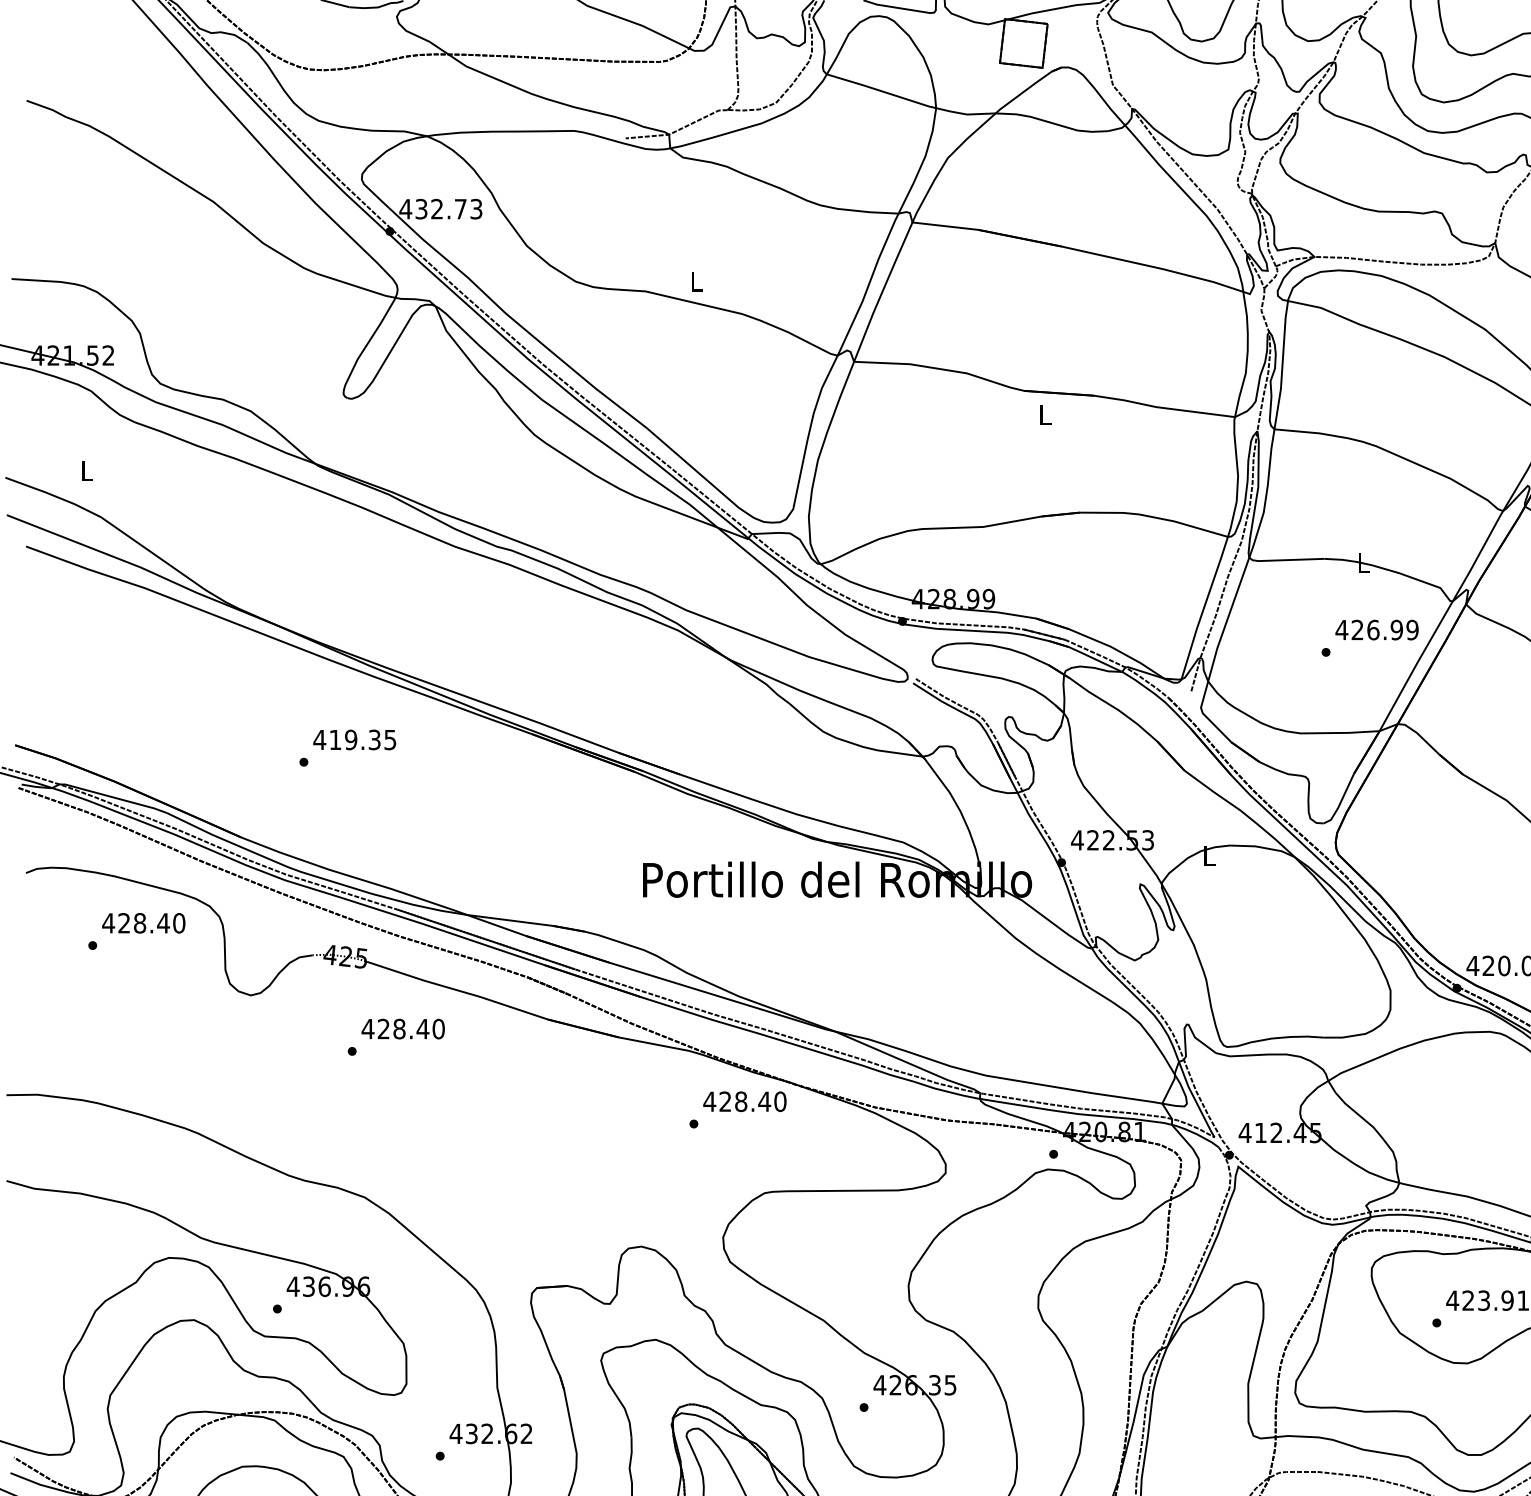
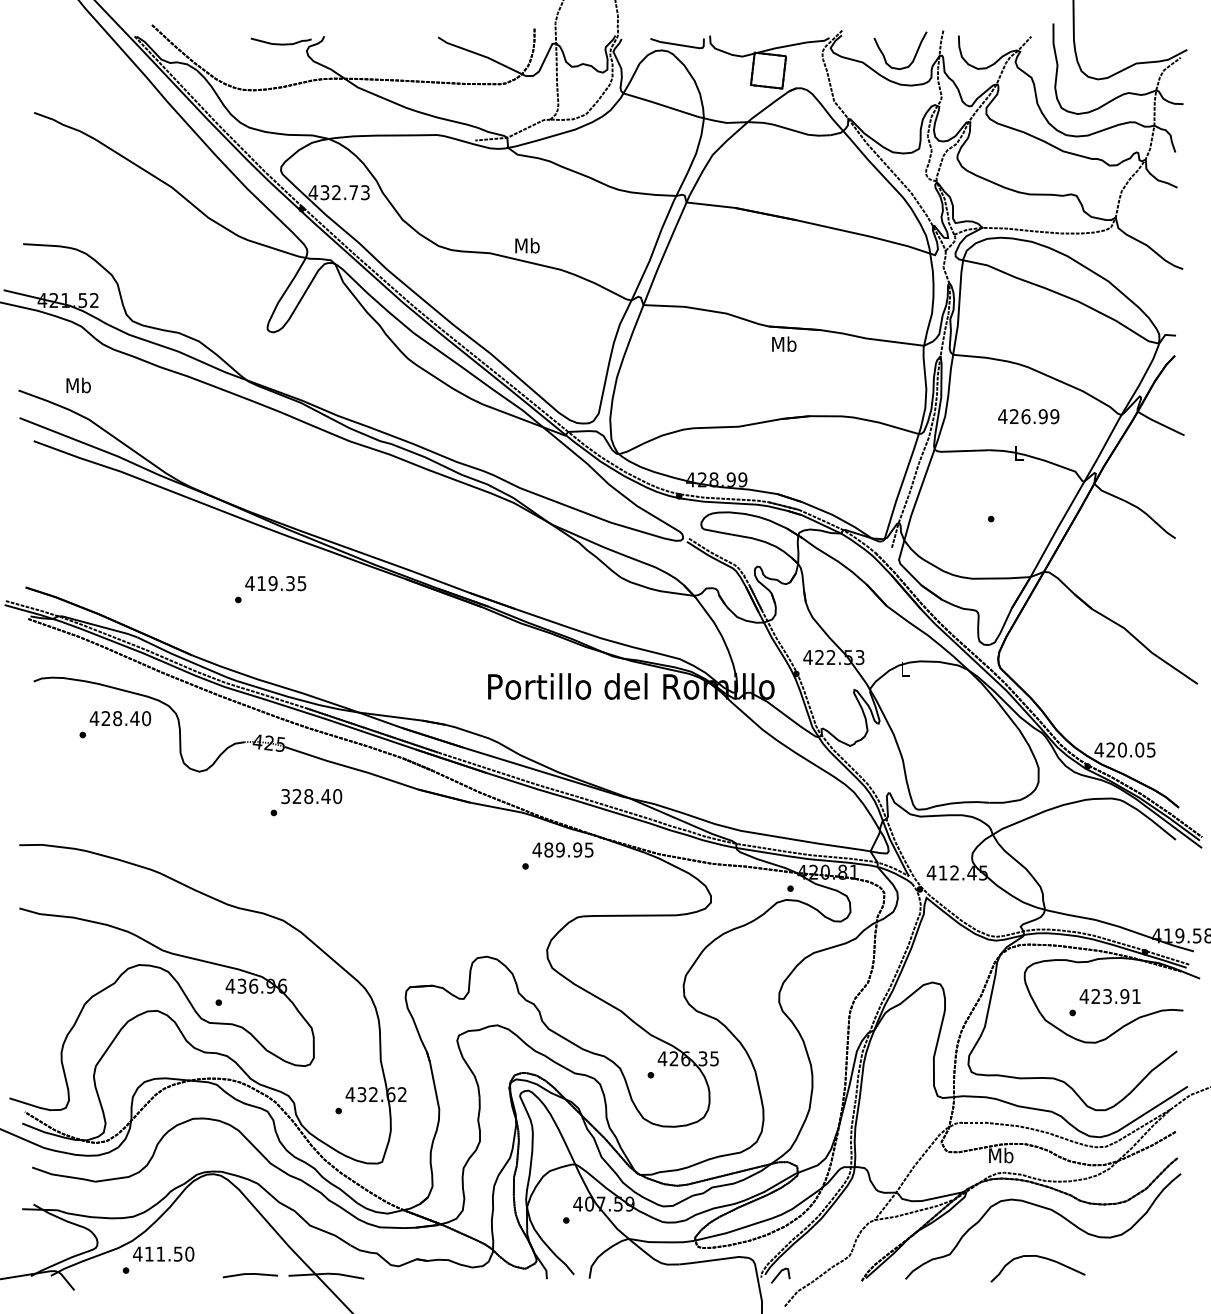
text: (696, 280) -> (527, 245), L -> Mb
text: (1045, 413) -> (784, 343), L -> Mb
text: (86, 470) -> (78, 385), L -> Mb
text: (1376, 629) -> (1028, 416), moved
text: (367, 1029) -> (285, 796), 428.40 -> 328.40
text: (752, 1101) -> (568, 849), 428.40 -> 489.95

